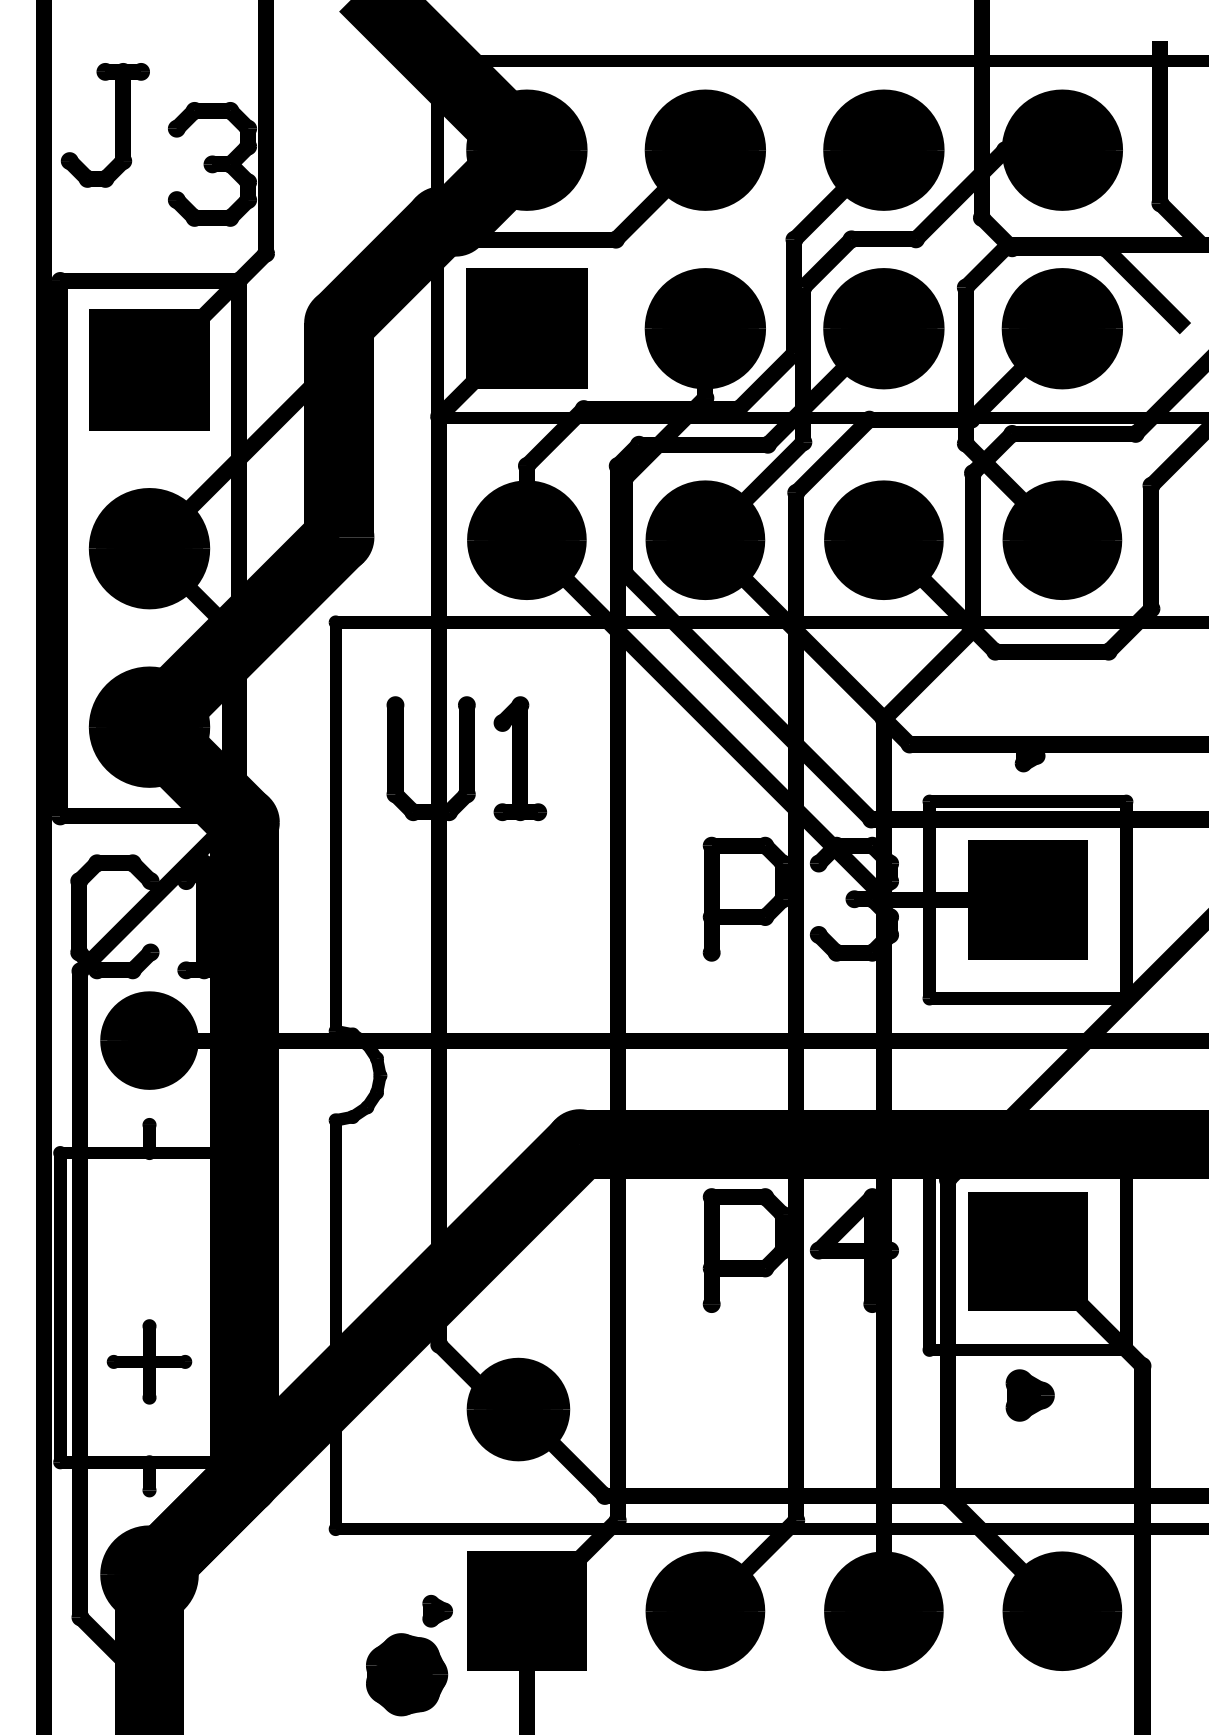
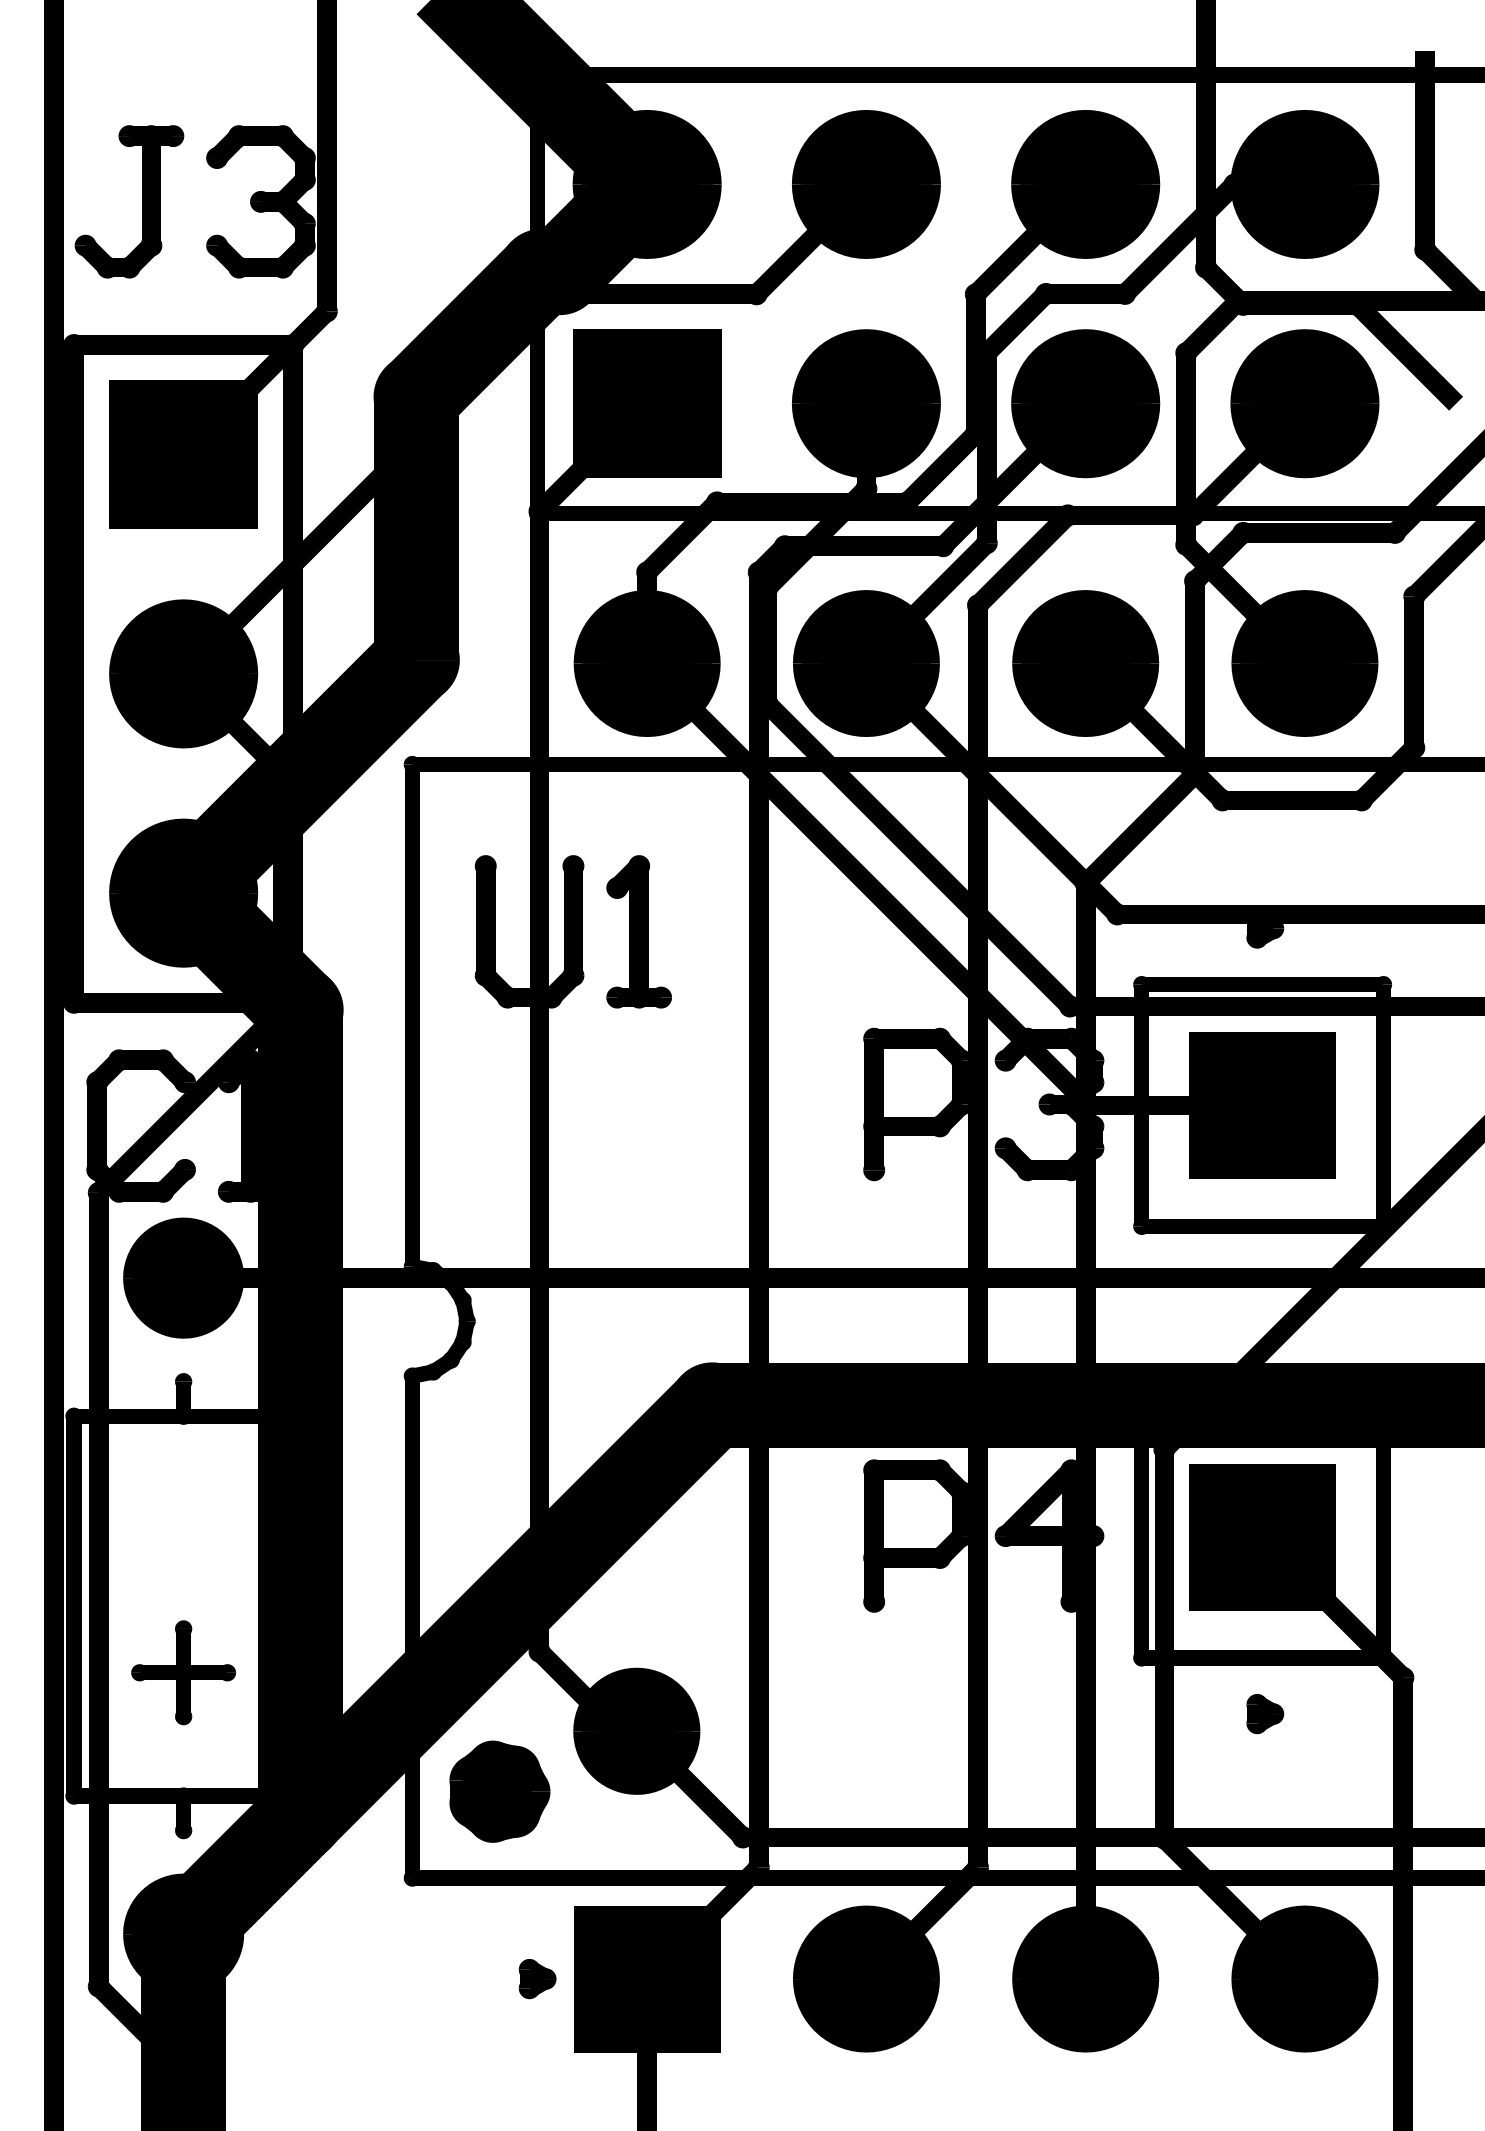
part: (115, 125) -> (141, 202), moved
part: (1029, 1395) -> (1264, 1714), size x0.62
part: (407, 1674) -> (500, 1791), moved

